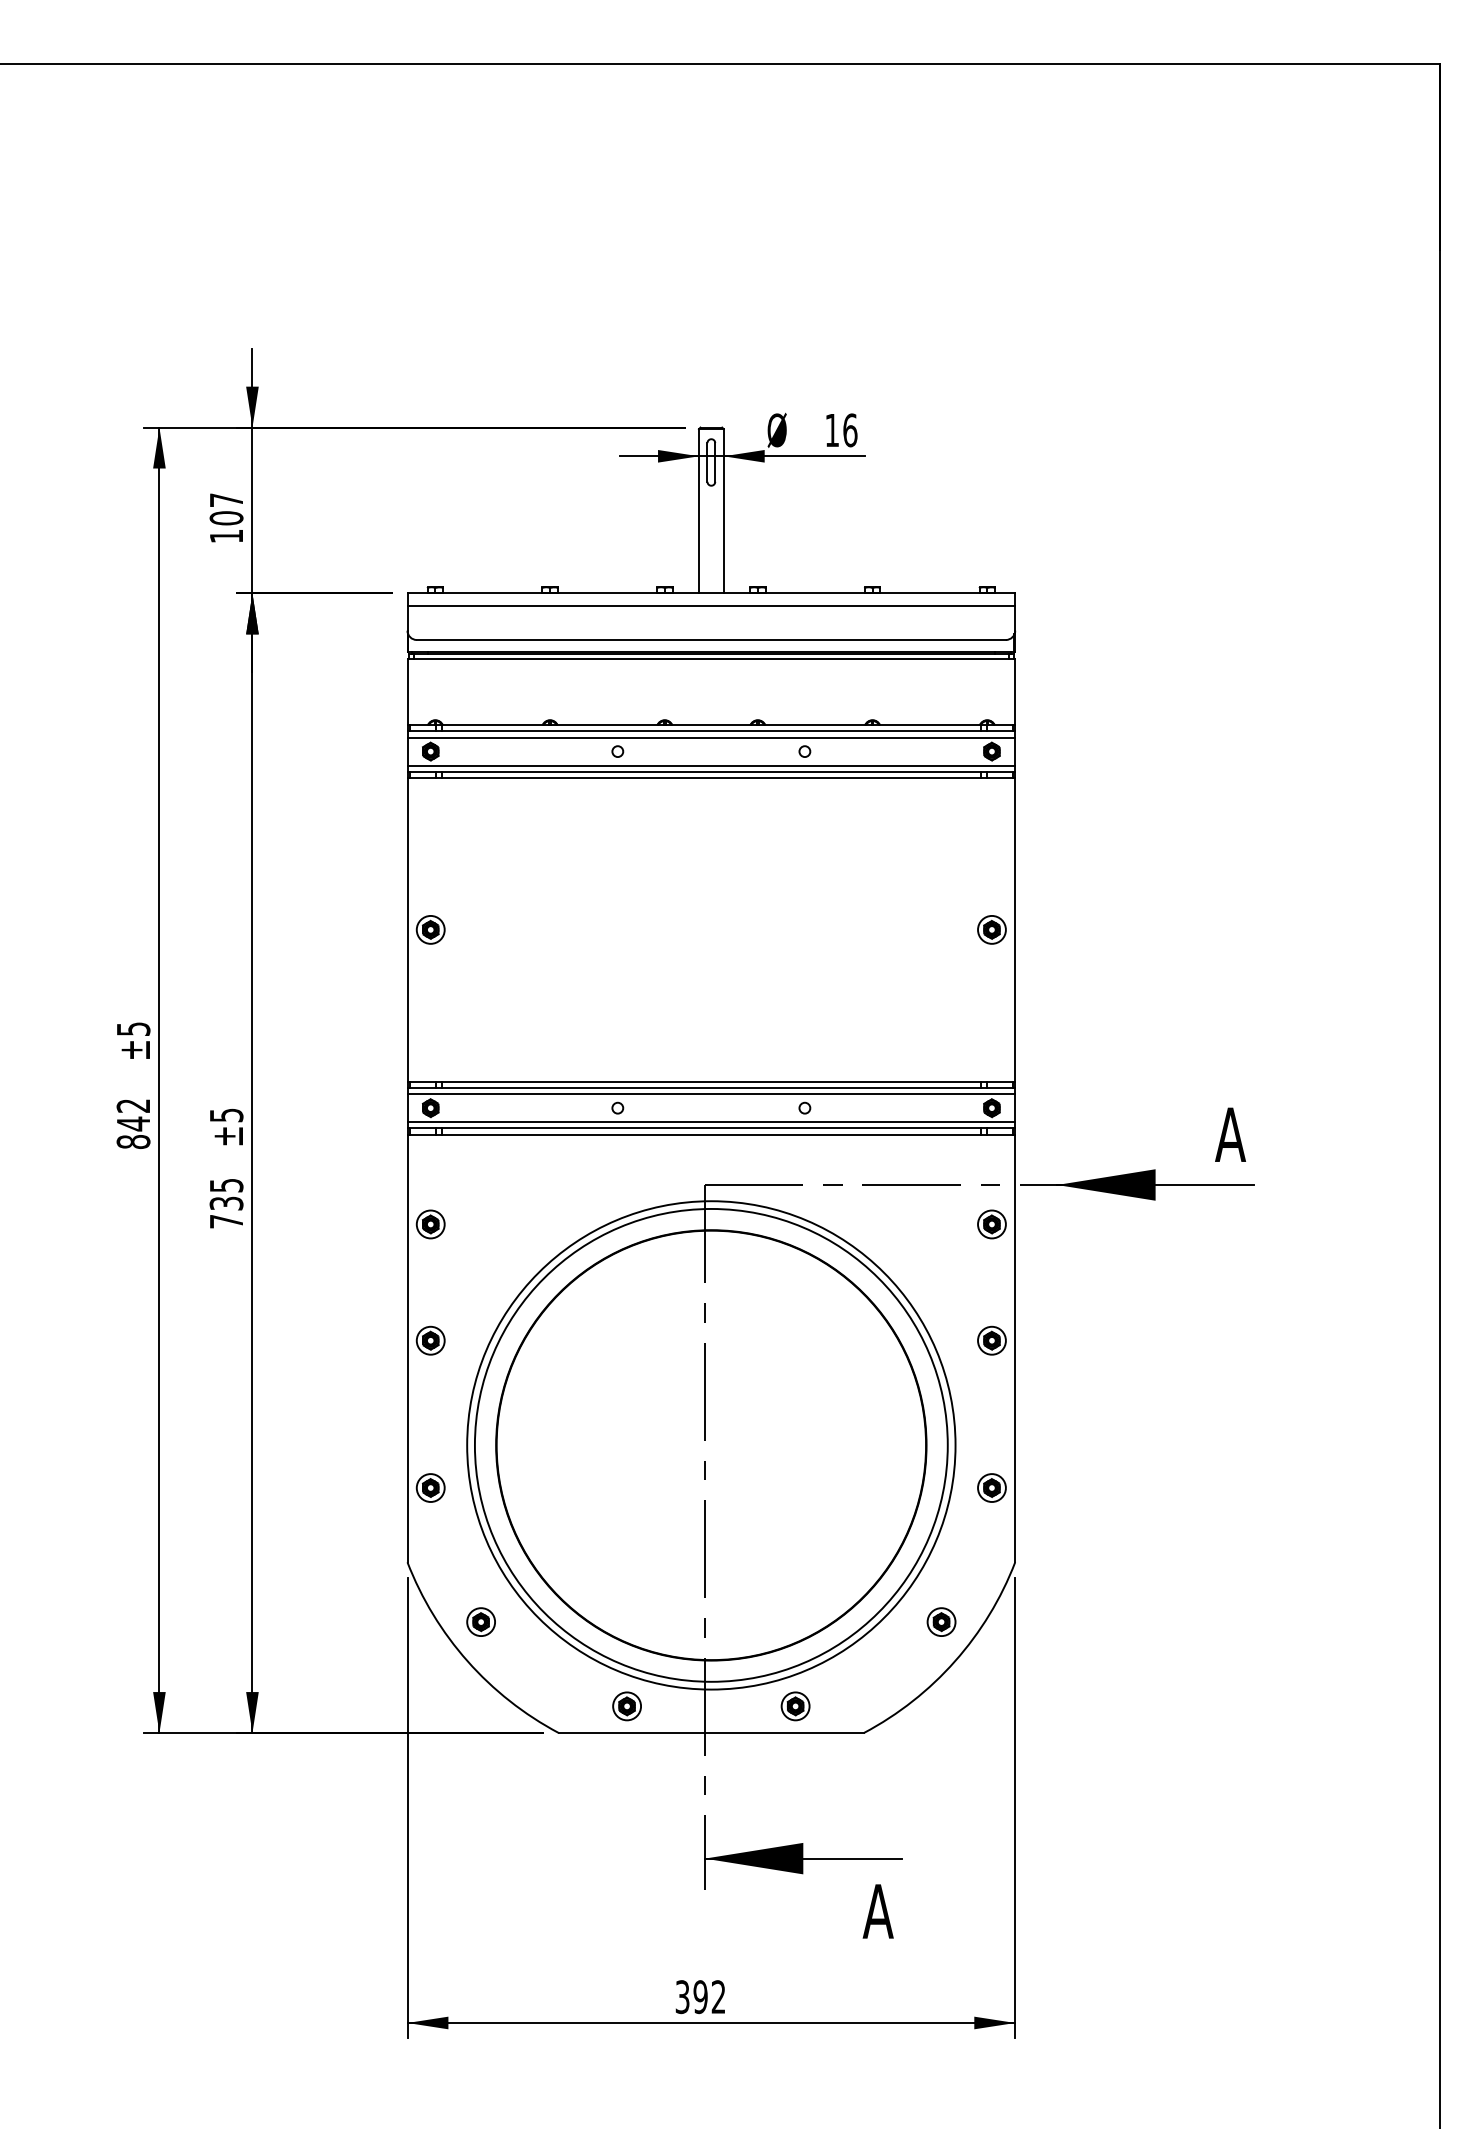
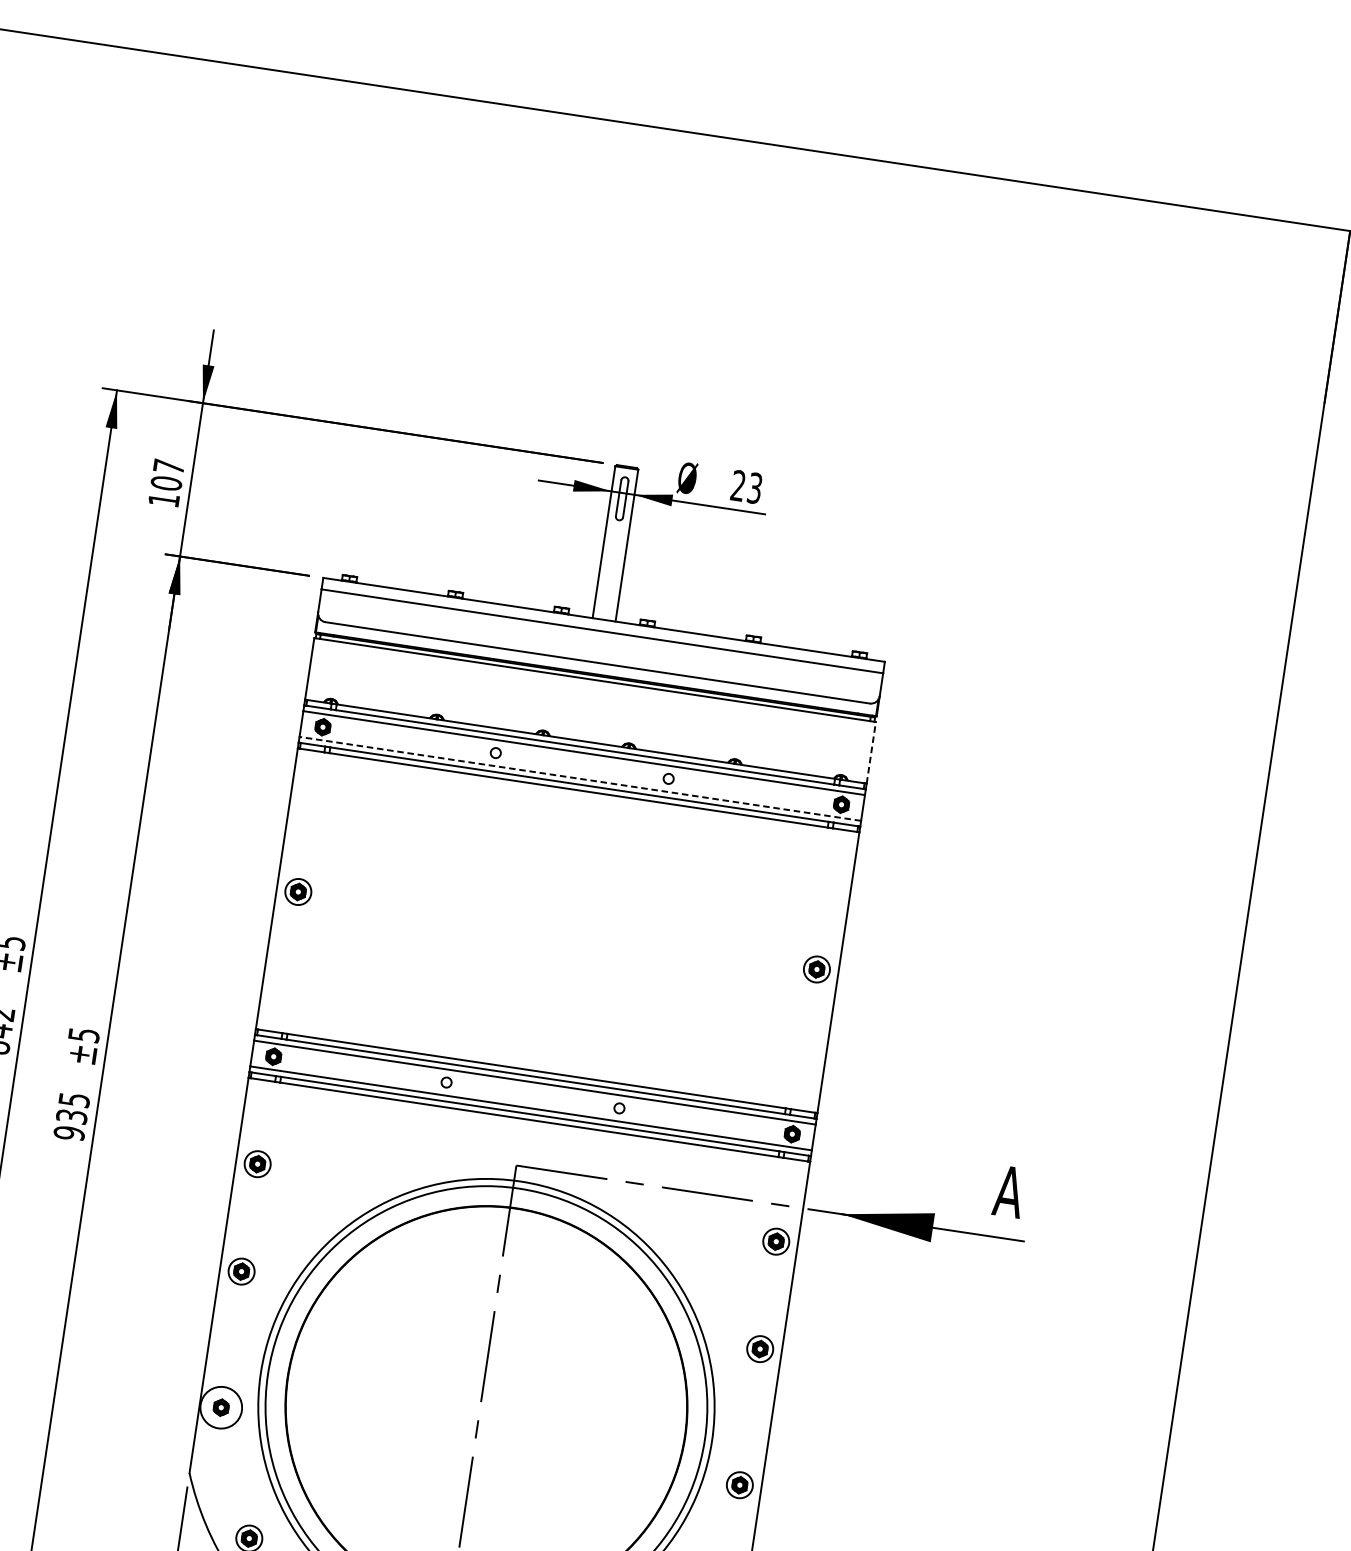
text: (841, 430) -> (746, 487), 16 -> 23
line: (1015, 691) -> (871, 752), solid -> dashed
line: (711, 765) -> (580, 778), solid -> dashed
text: (226, 1221) -> (69, 1133), 735 -> 935
circle: (430, 1487) -> (221, 1407), size x1.6

